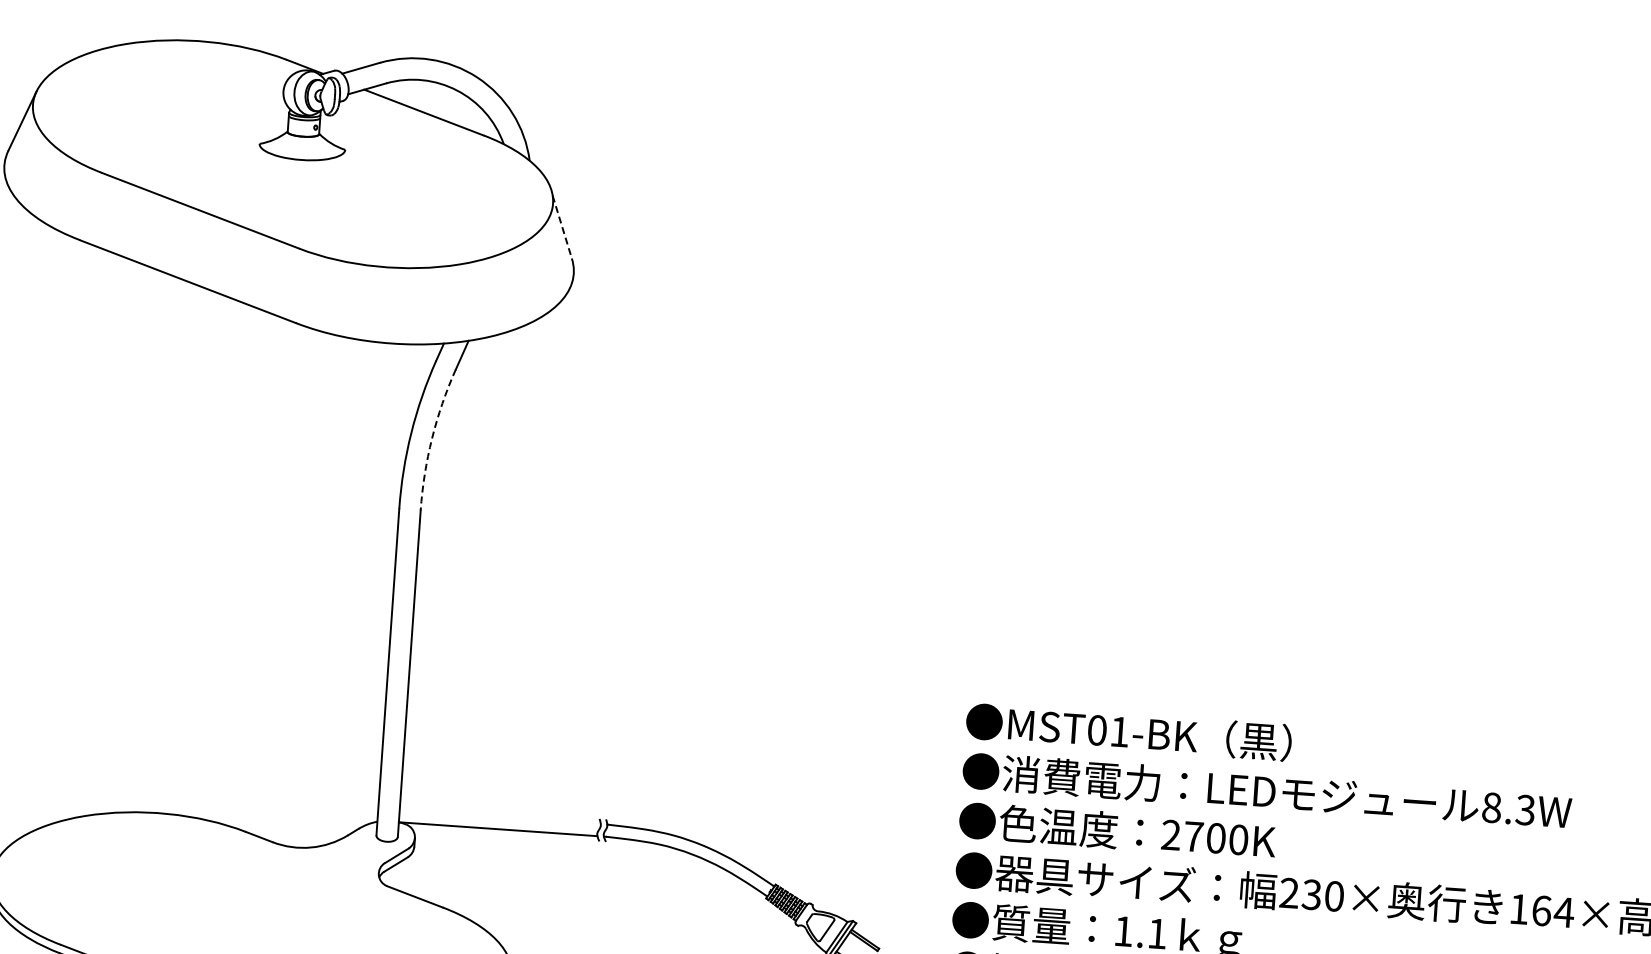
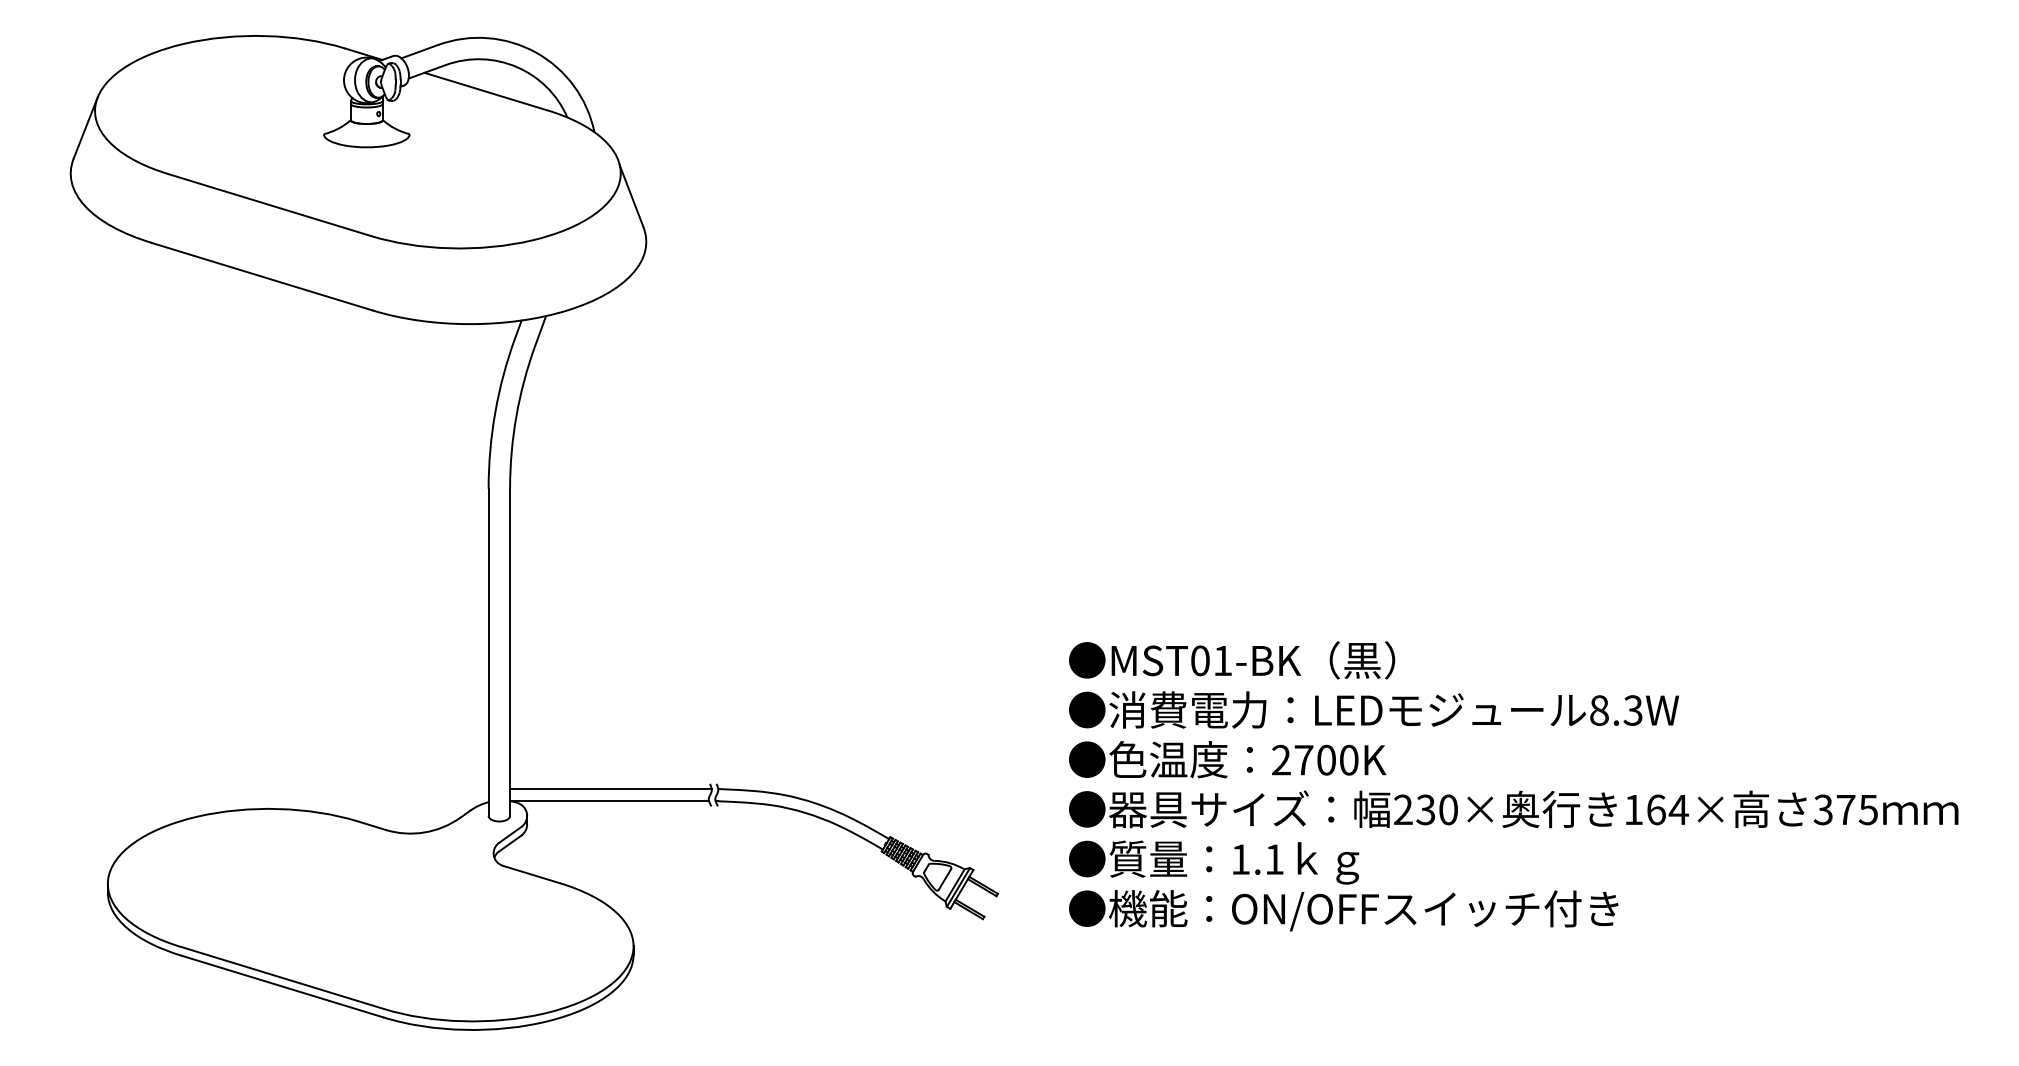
line: (562, 227) -> (631, 196), dashed -> solid
arc: (432, 438) -> (516, 416), dashed -> solid
line: (499, 817) -> (610, 789), added

